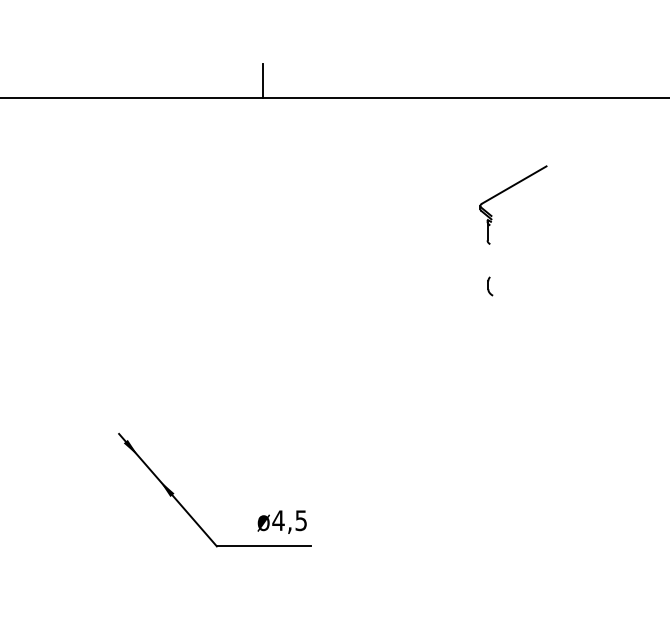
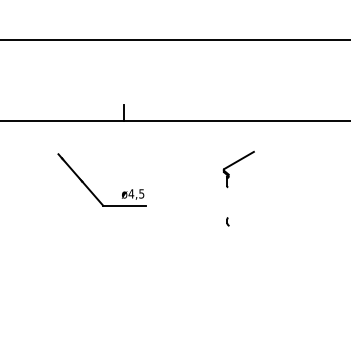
part: (488, 285) -> (227, 221), moved
part: (189, 511) -> (90, 189), moved

